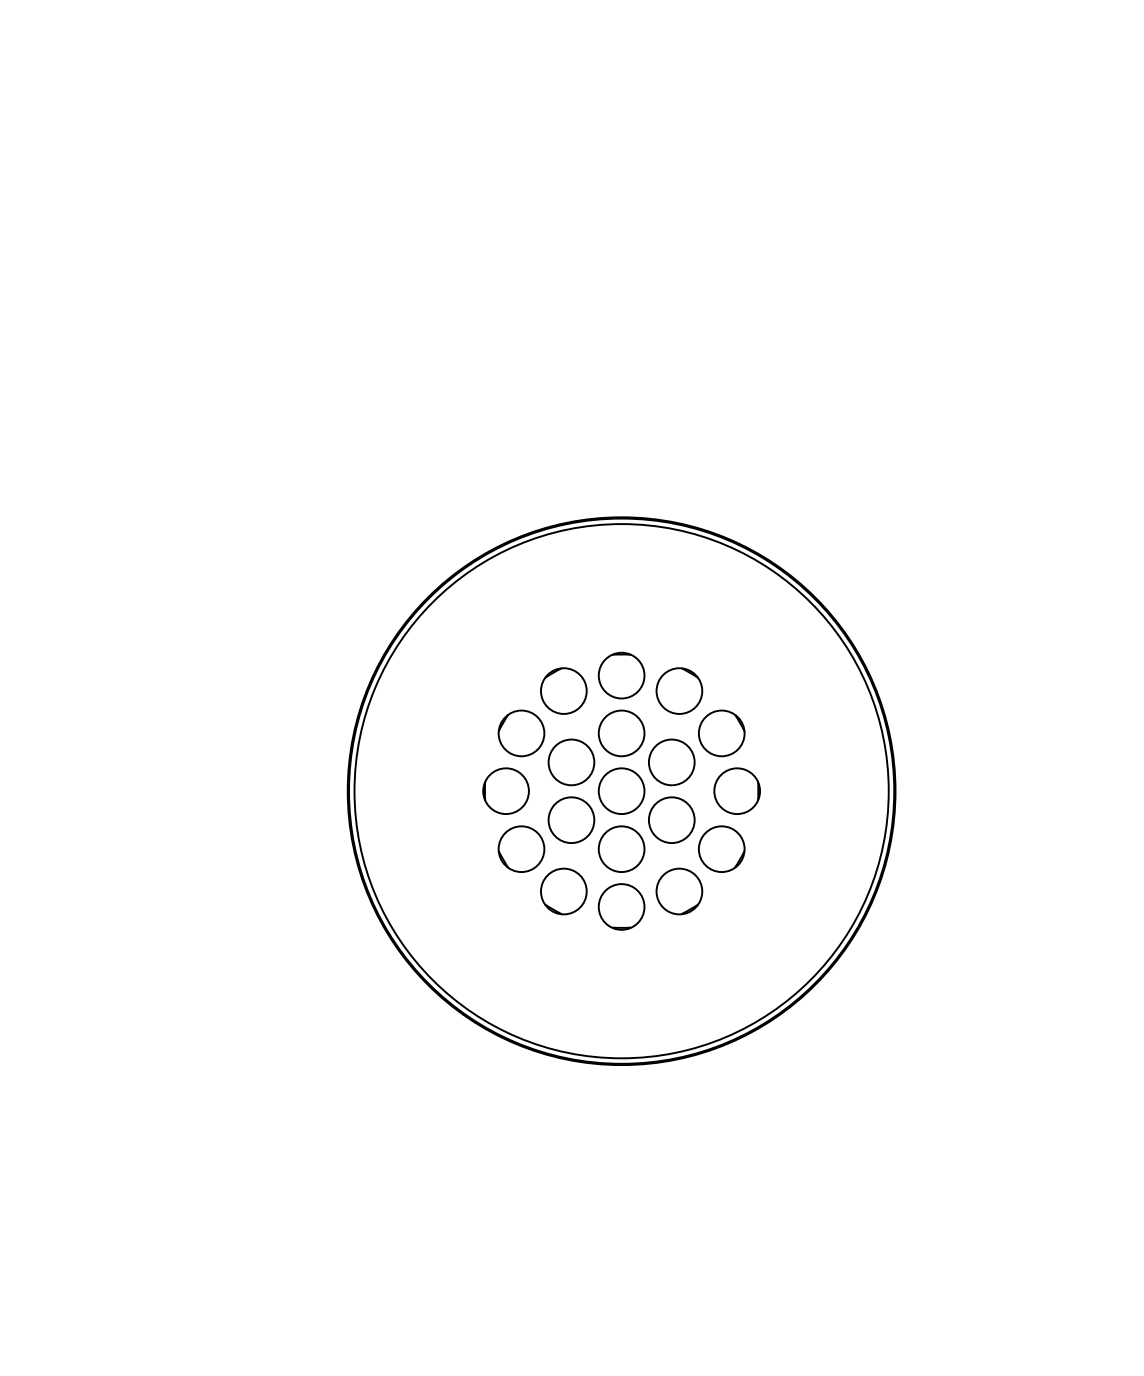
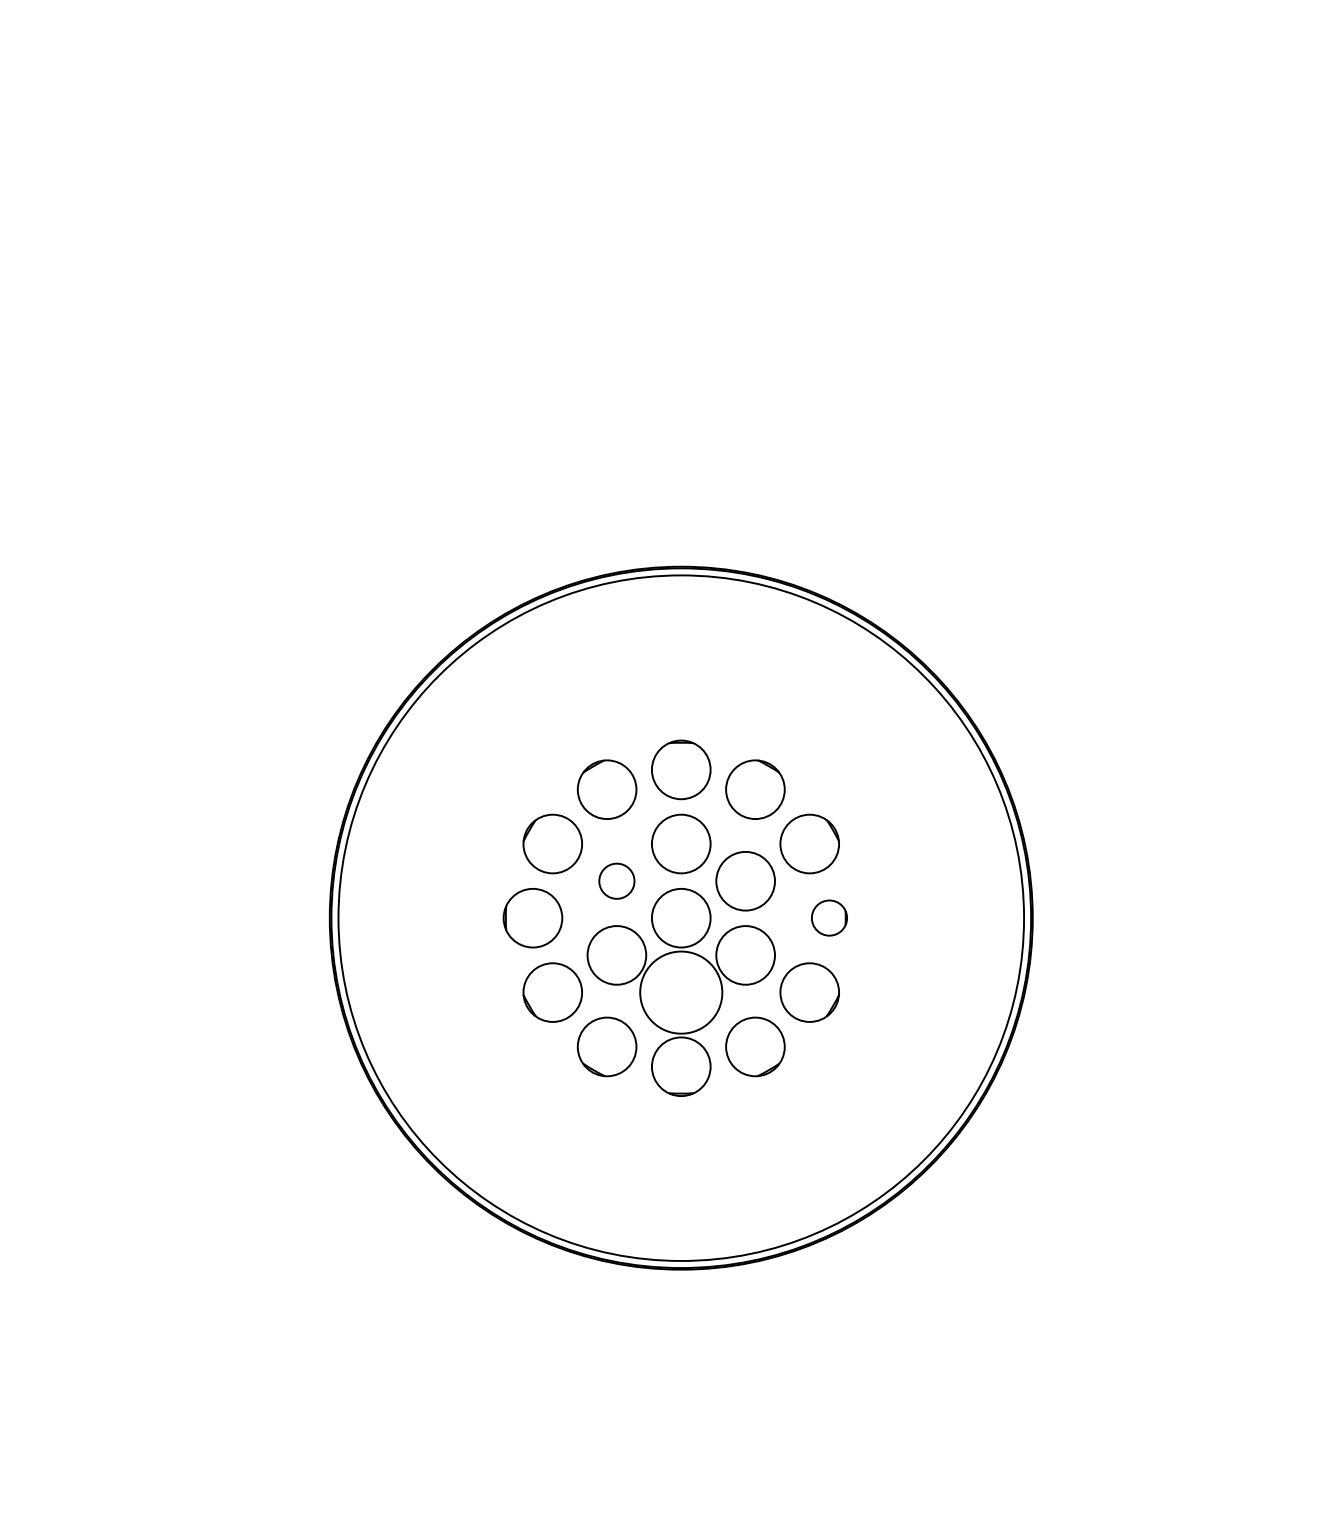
circle: (571, 762) -> (616, 881), size x0.6
circle: (736, 790) -> (828, 917), size x0.6
circle: (621, 849) -> (681, 993), size x1.4

